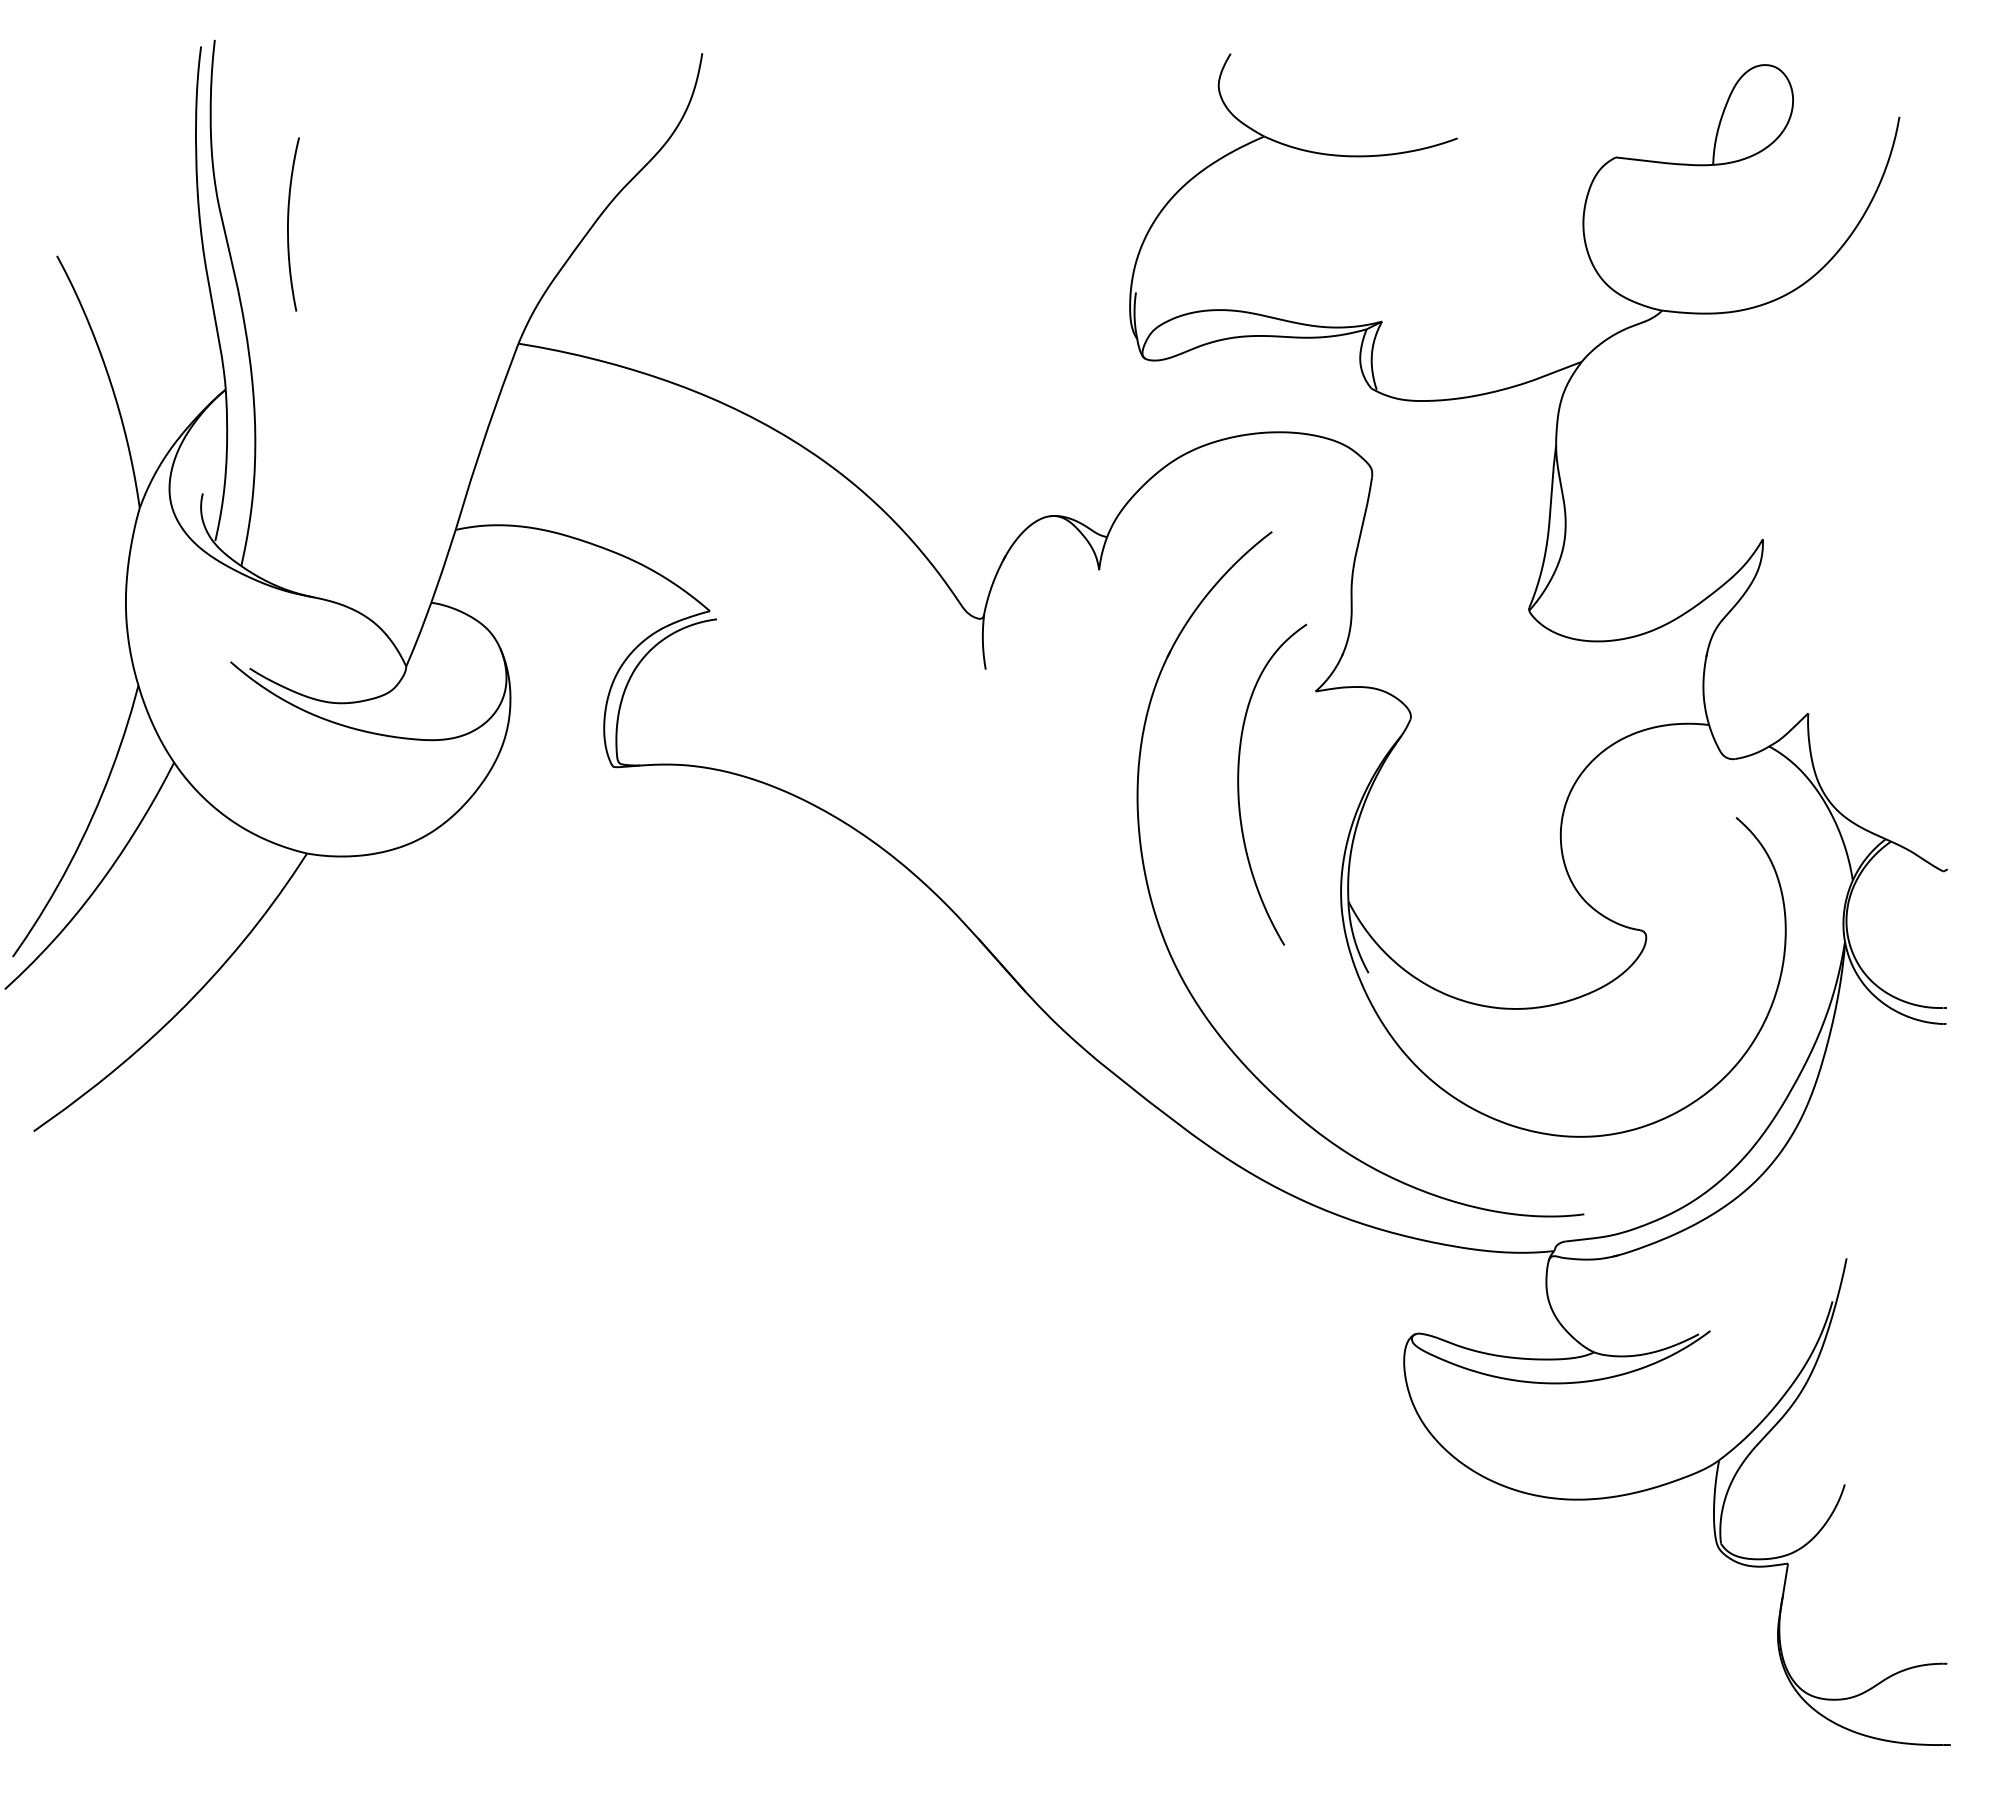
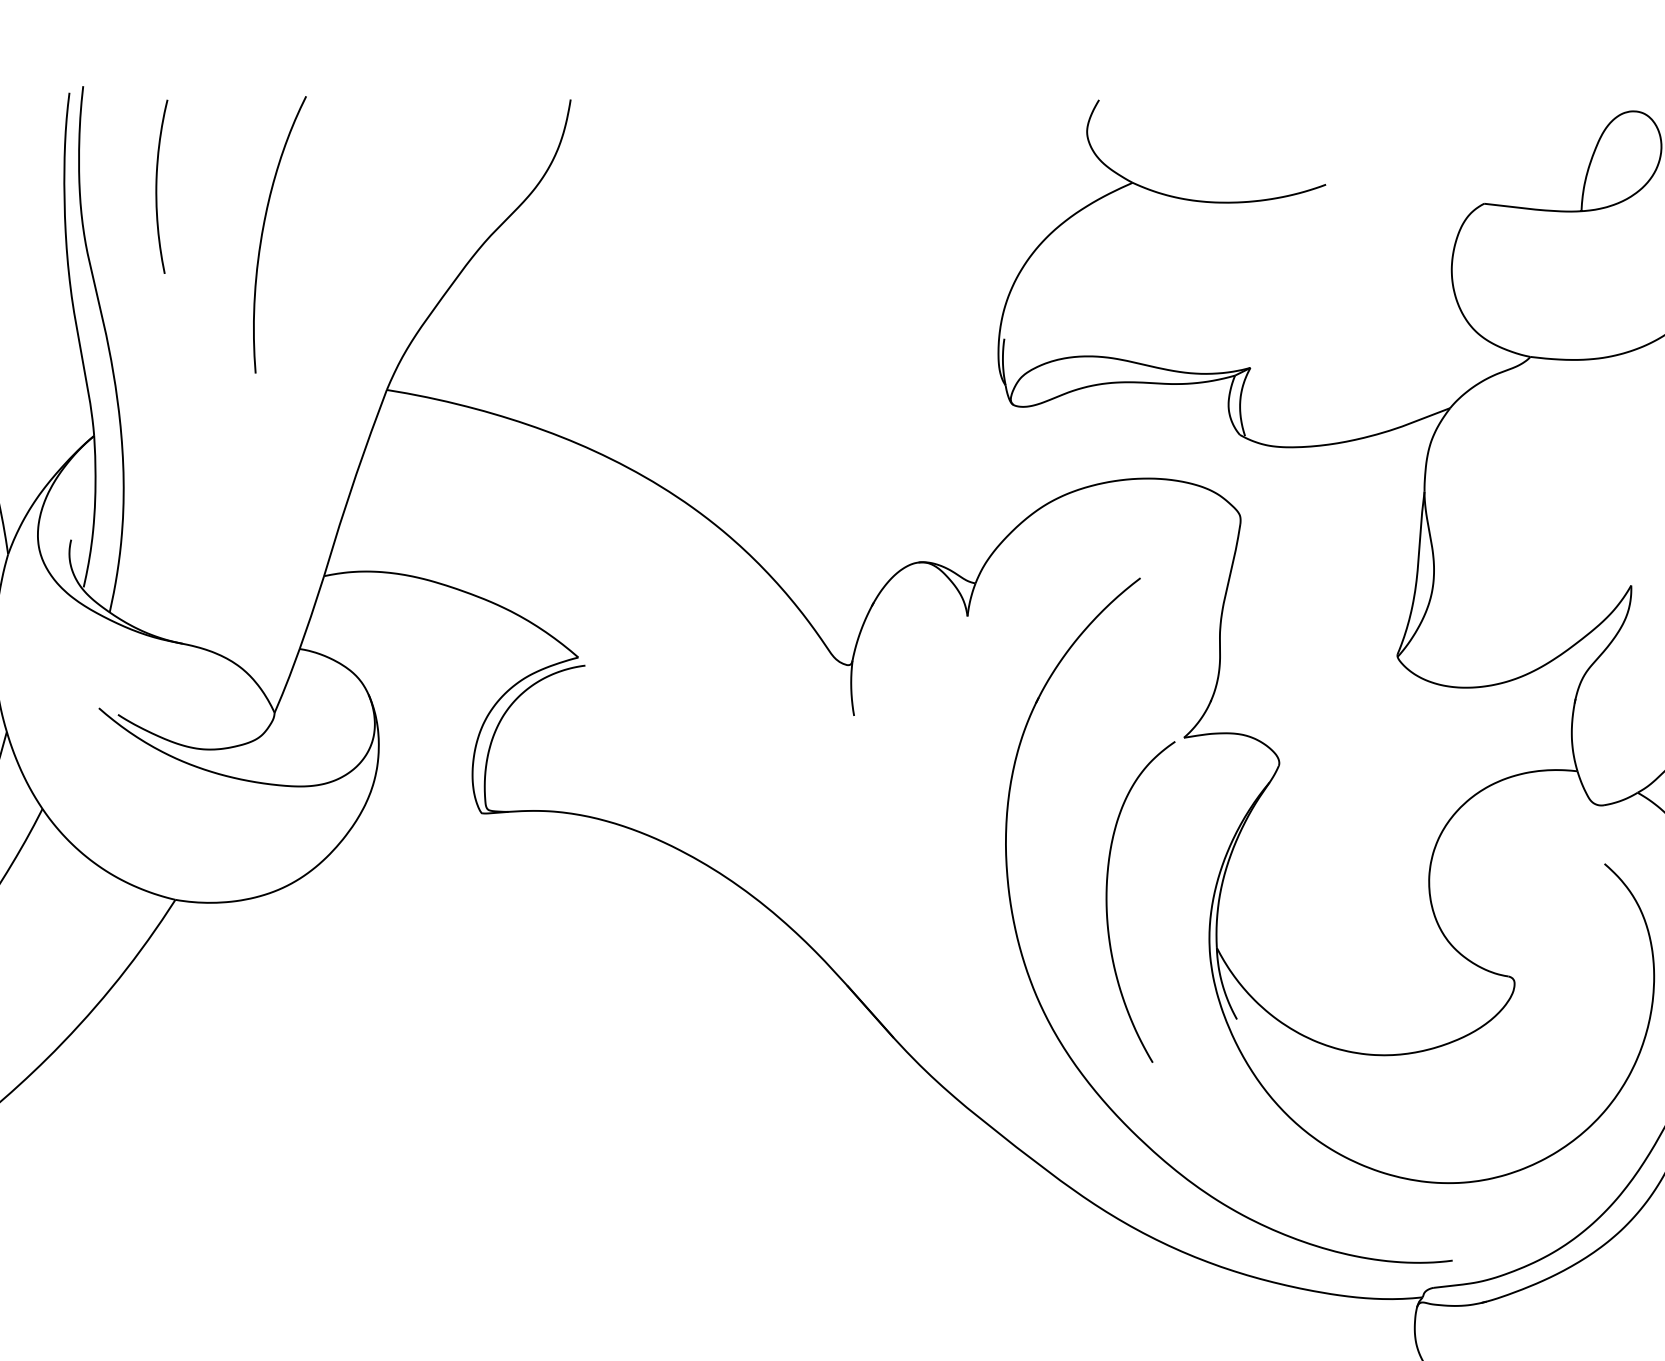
curve: (395, 184) -> (263, 230), added
curve: (288, 224) -> (156, 186), moved
curve: (1239, 784) -> (1107, 901), moved

